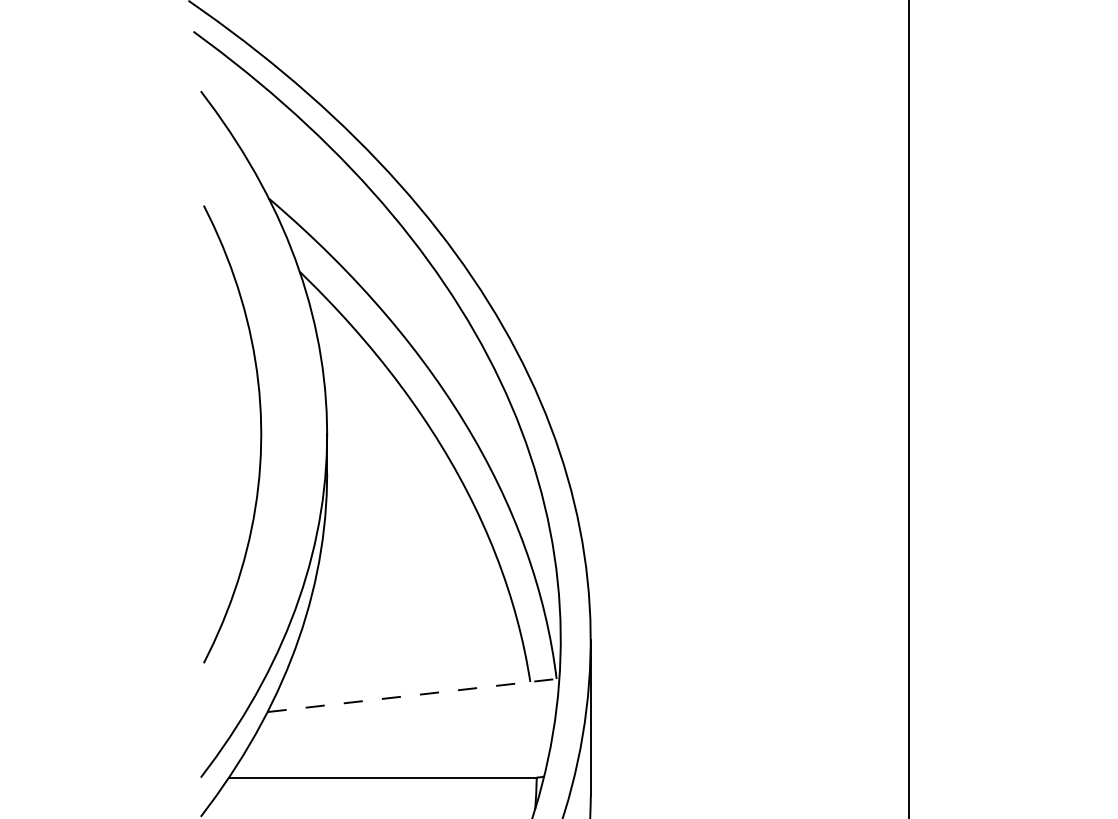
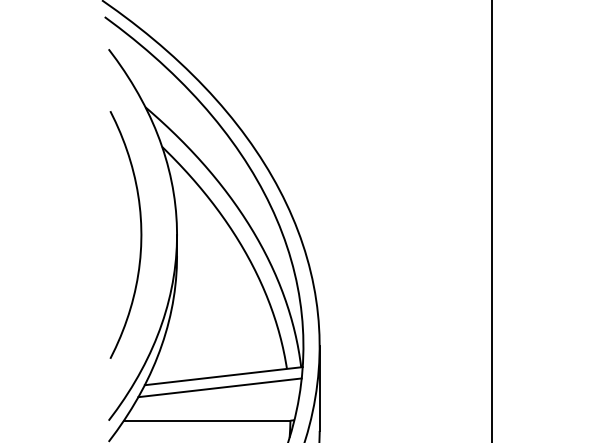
line: (414, 695) -> (224, 376), dashed -> solid
line: (405, 716) -> (219, 387), added

